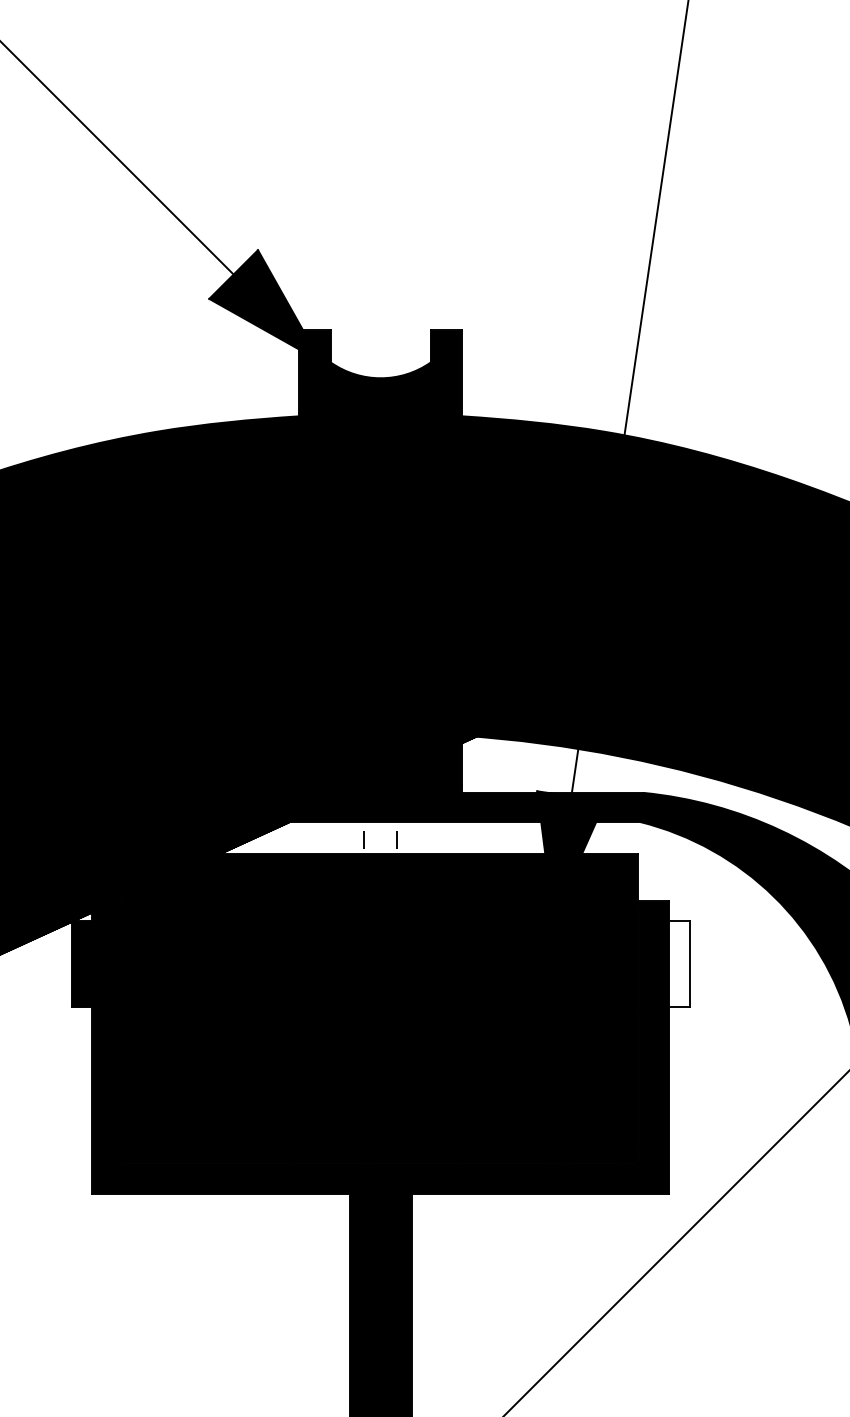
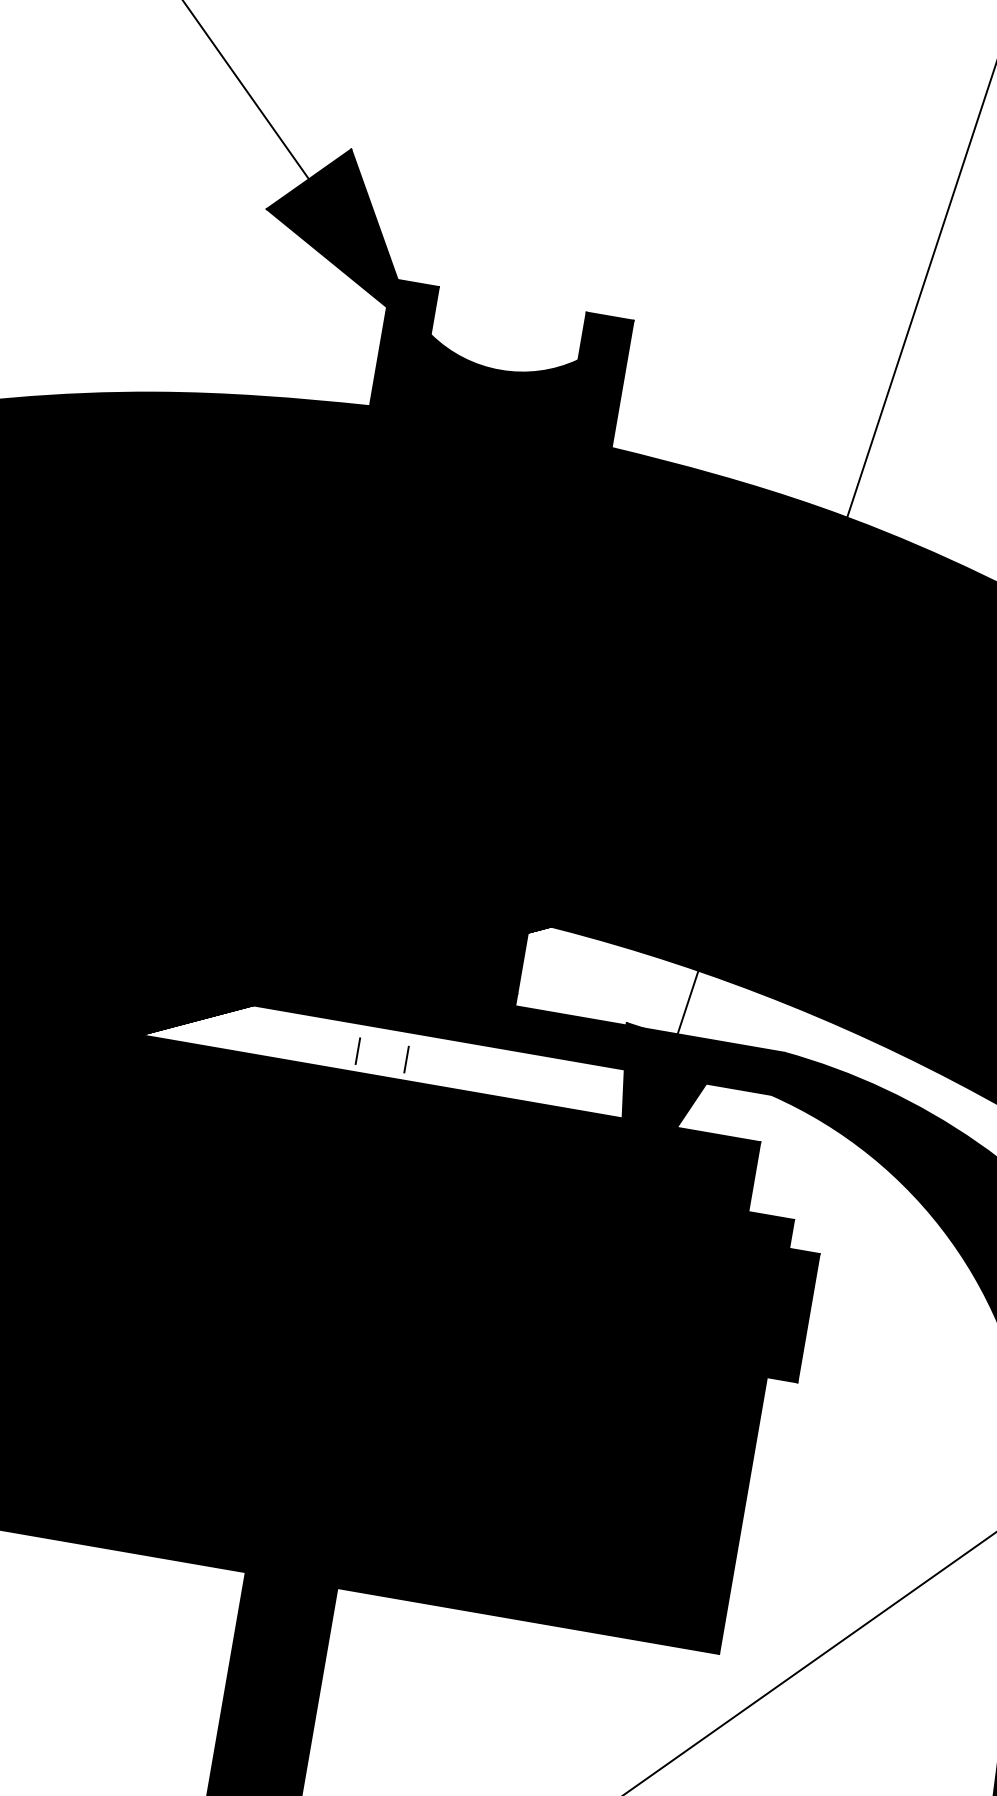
fill: (679, 963) -> (793, 1314), added

